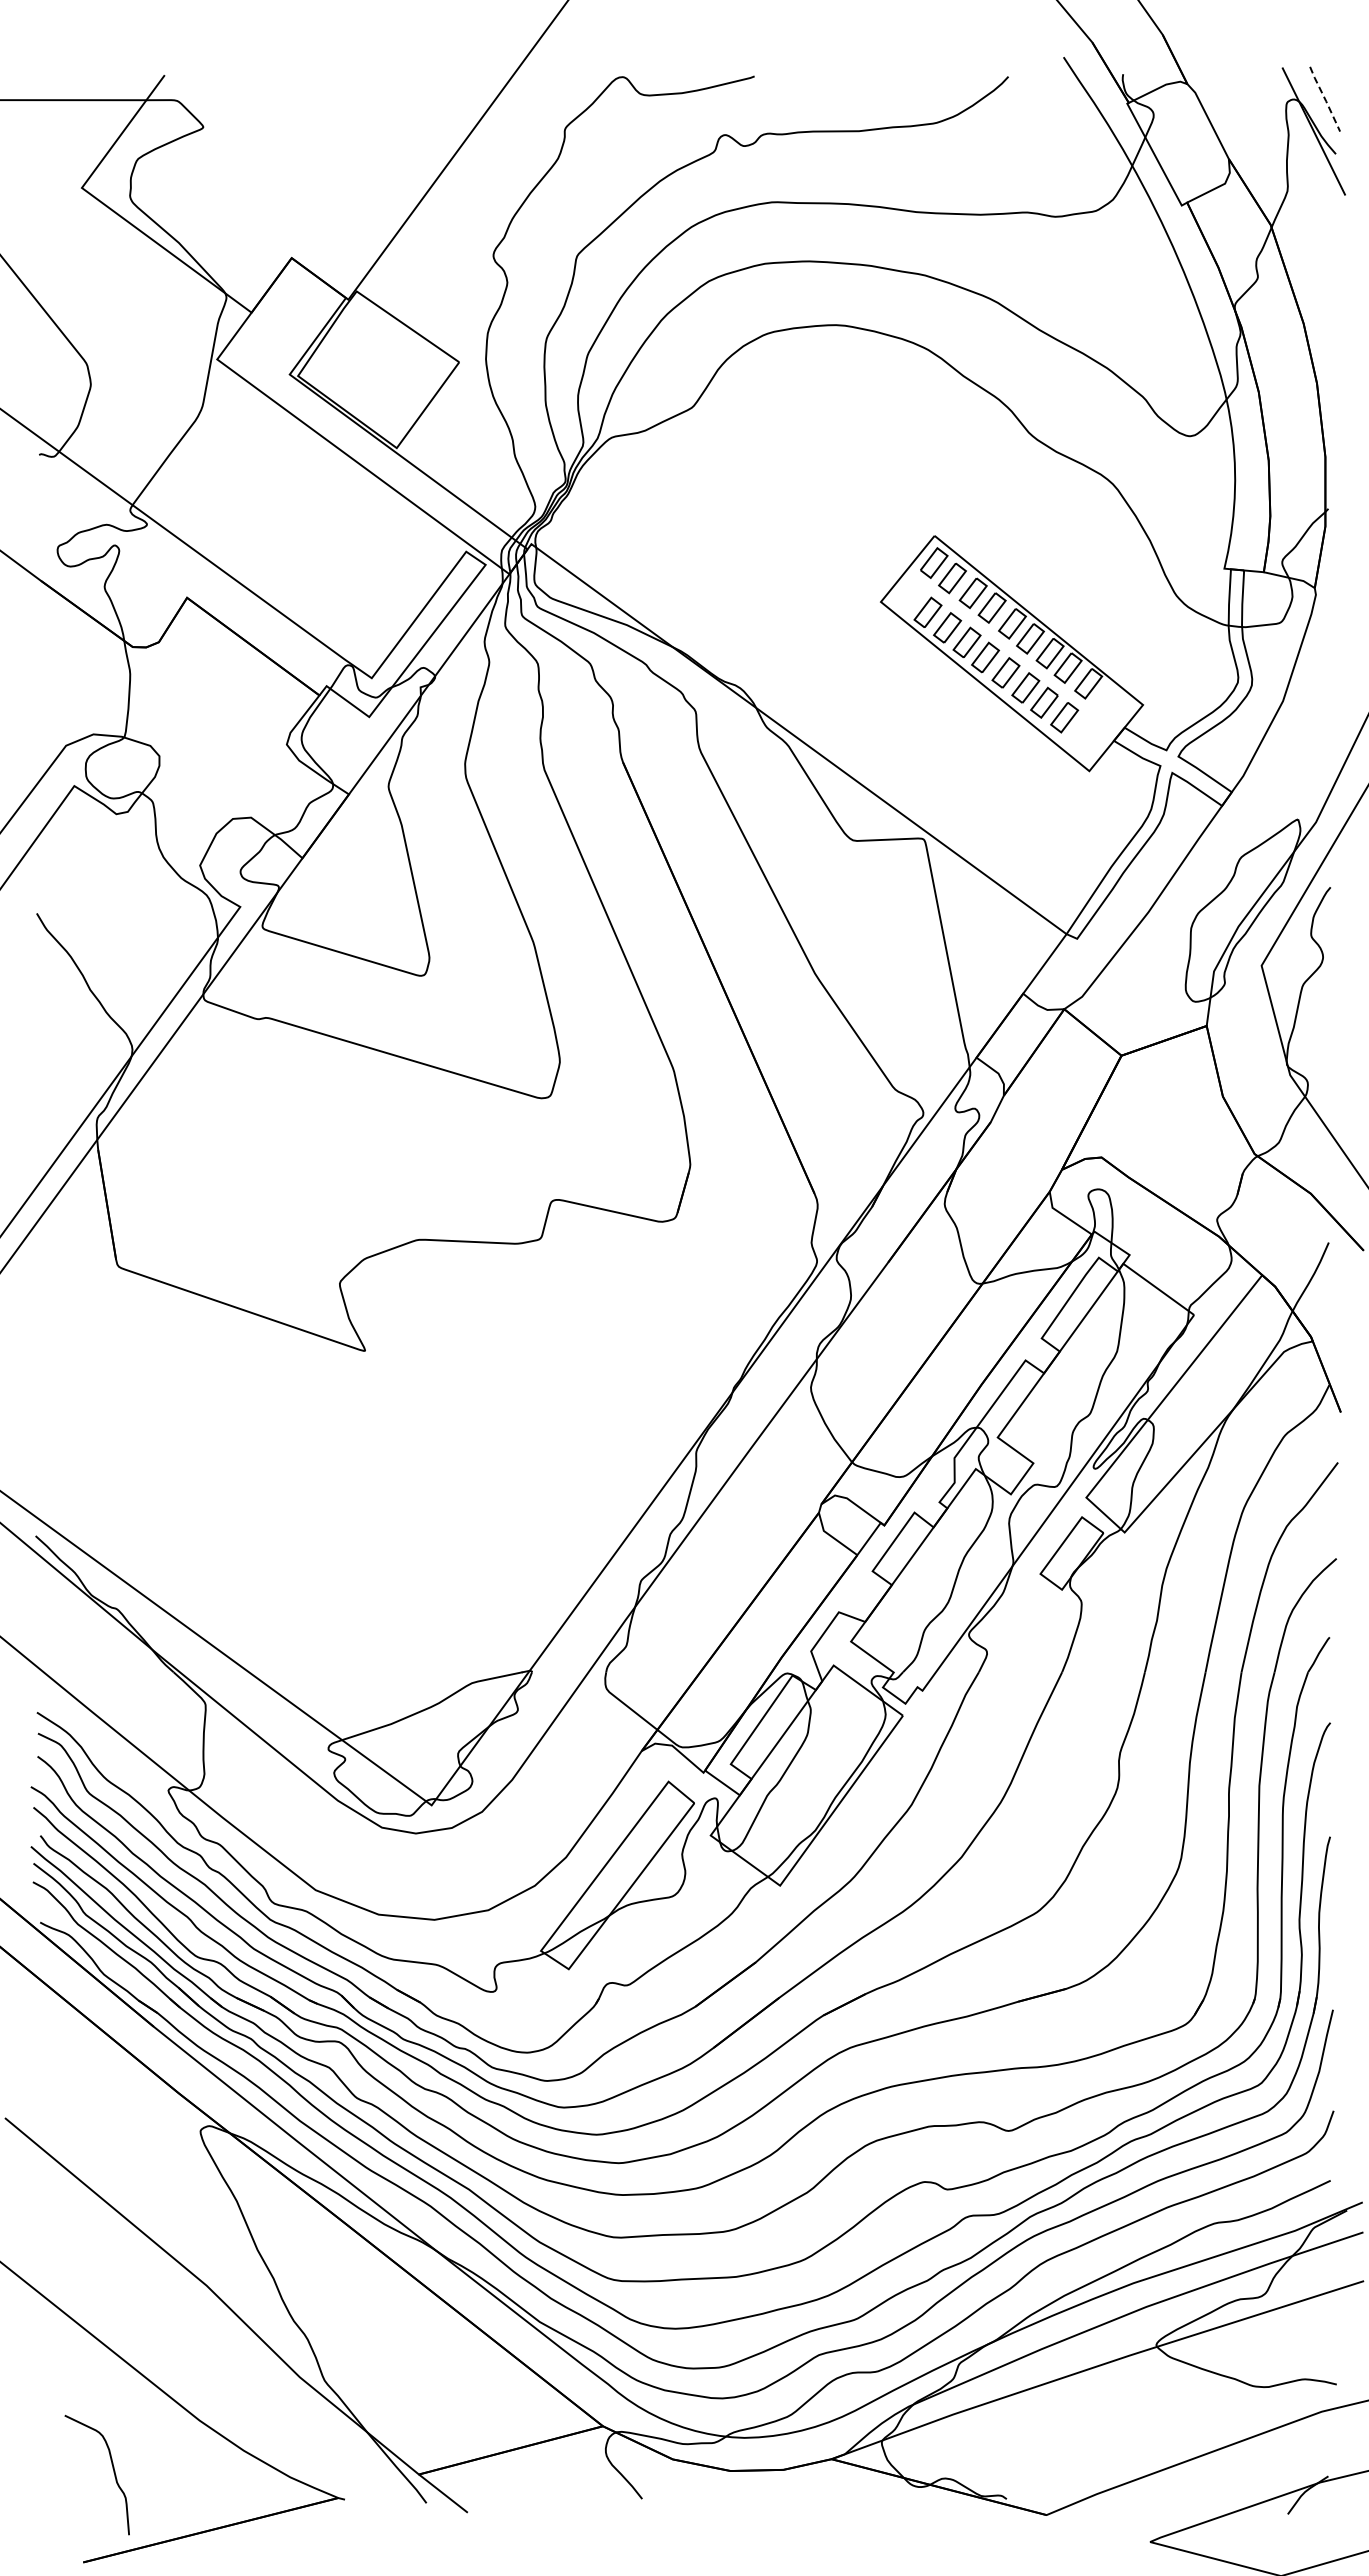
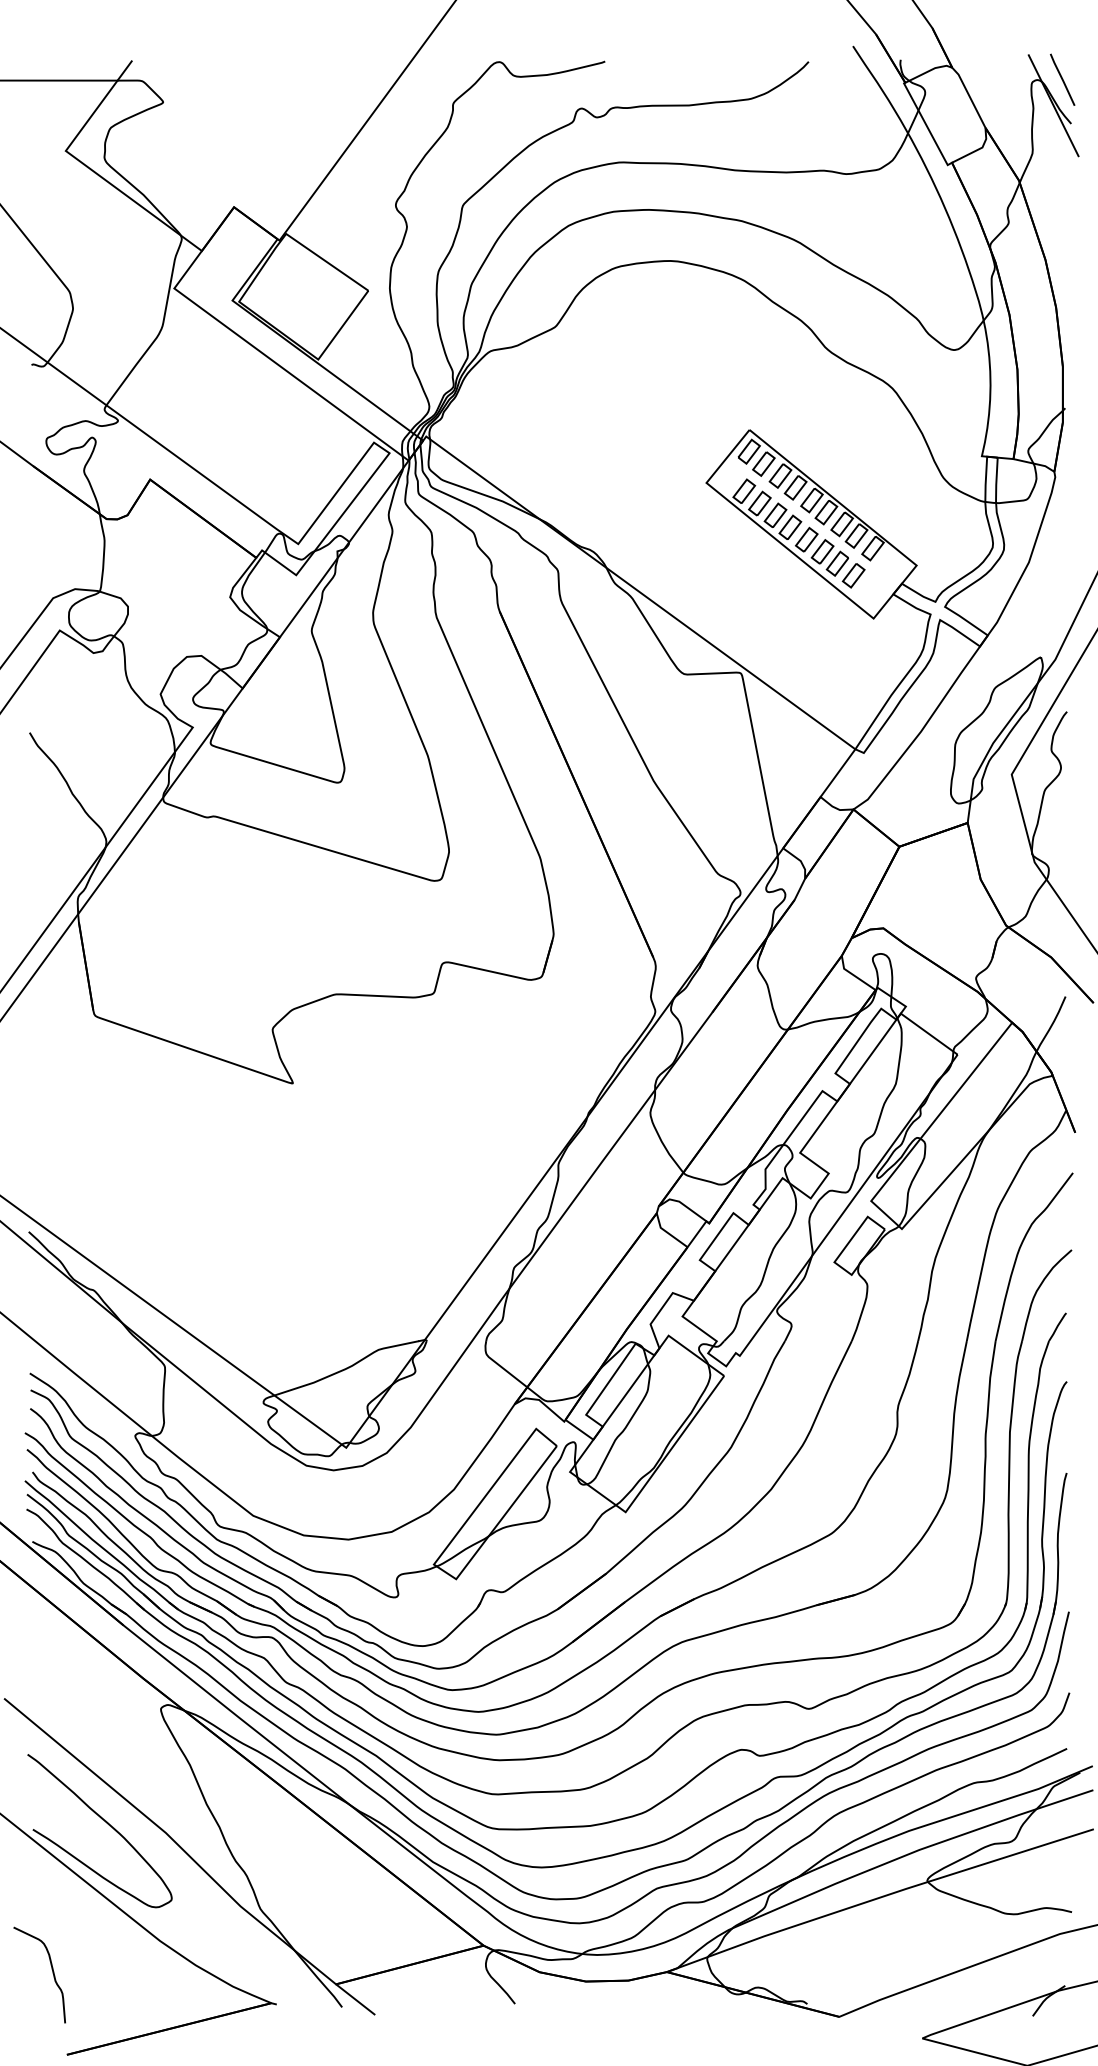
line: (1325, 99) -> (1062, 80), dashed -> solid
curve: (133, 2274) -> (107, 1823), added
curve: (112, 2468) -> (51, 1969), moved

